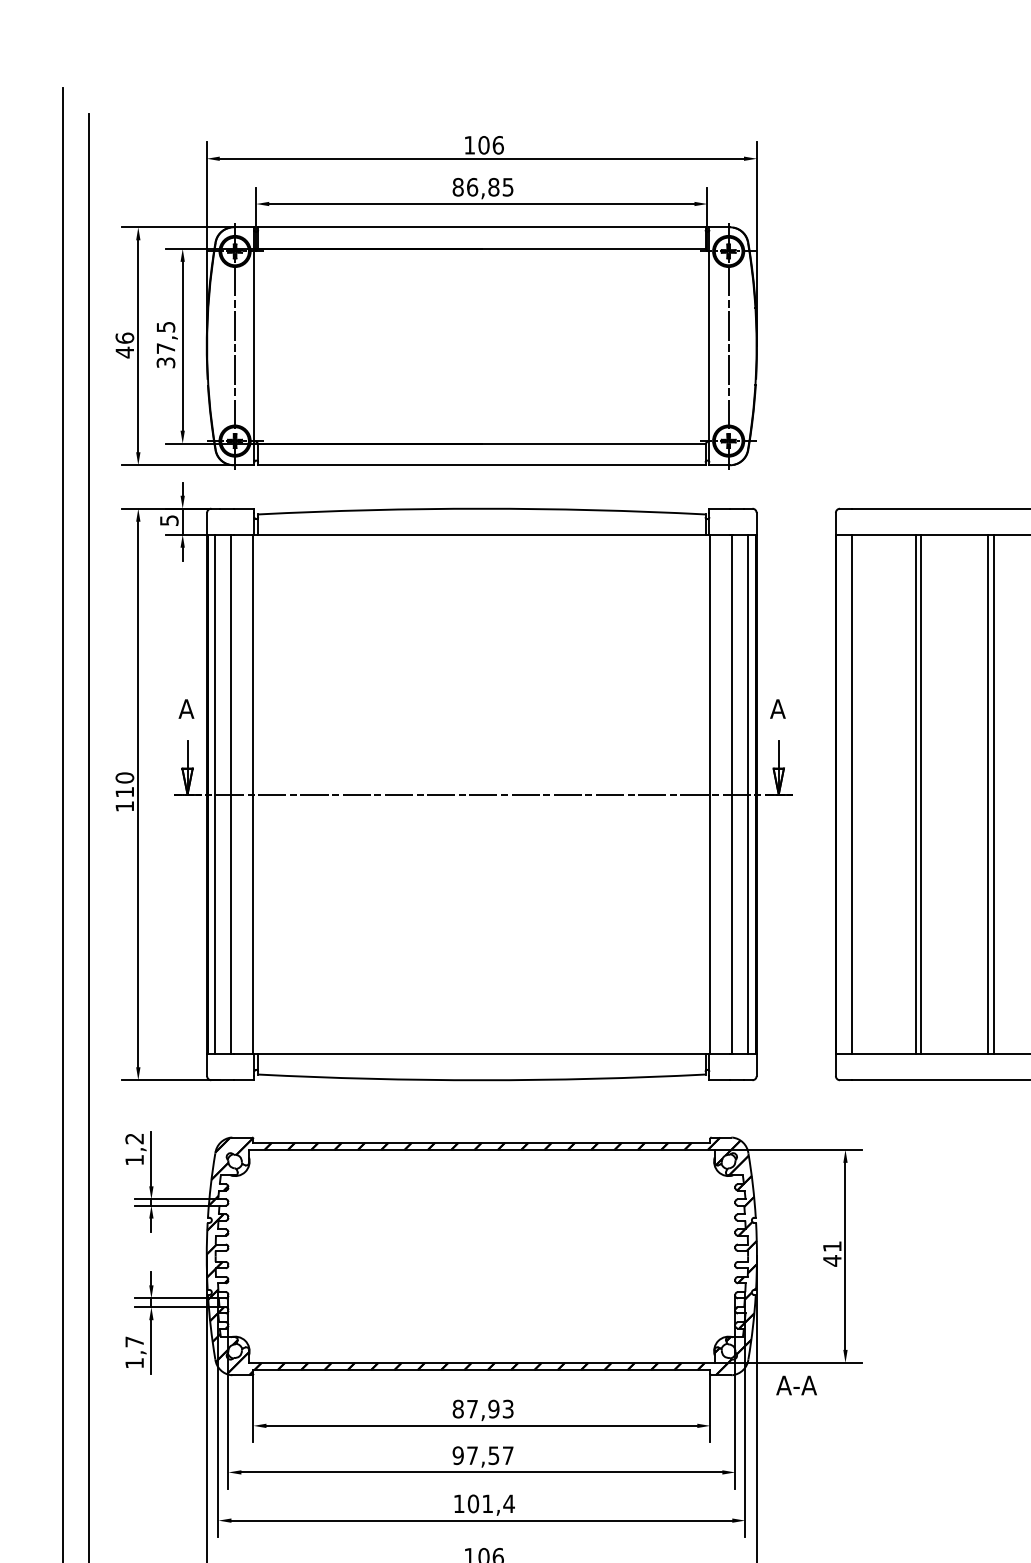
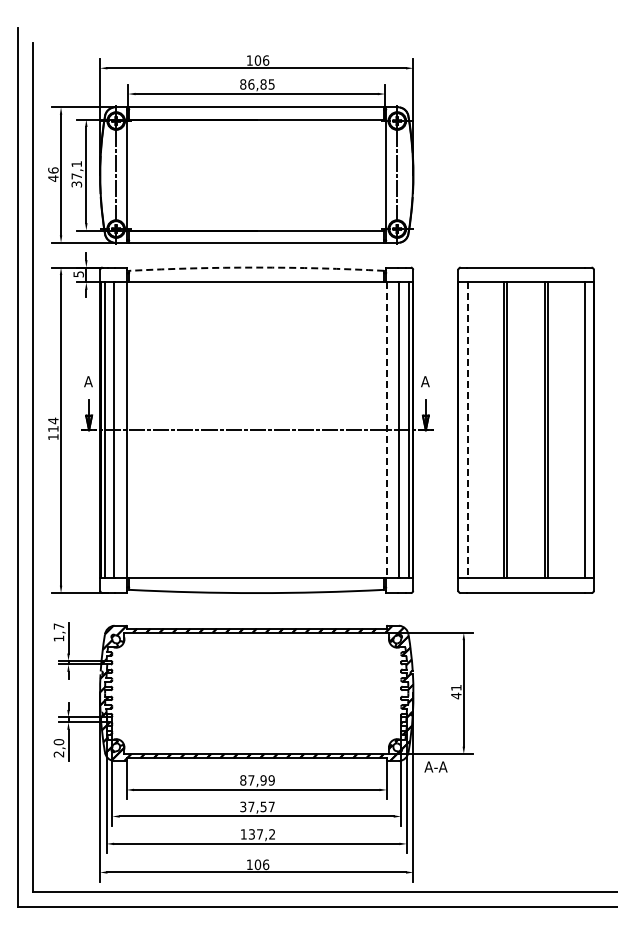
text: (165, 327) -> (76, 164), 37,5 -> 37,1
arc: (481, 508) -> (256, 267), solid -> dashed
text: (125, 777) -> (53, 420), 110 -> 114
line: (709, 794) -> (386, 430), solid -> dashed
line: (851, 794) -> (467, 430), solid -> dashed
text: (133, 1138) -> (58, 626), 1,2 -> 1,7
text: (133, 1353) -> (58, 748), 1,7 -> 2,0
text: (507, 1409) -> (271, 780), 87,93 -> 87,99
text: (458, 1454) -> (243, 806), 97,57 -> 37,57
text: (490, 1504) -> (261, 834), 101,4 -> 137,2

